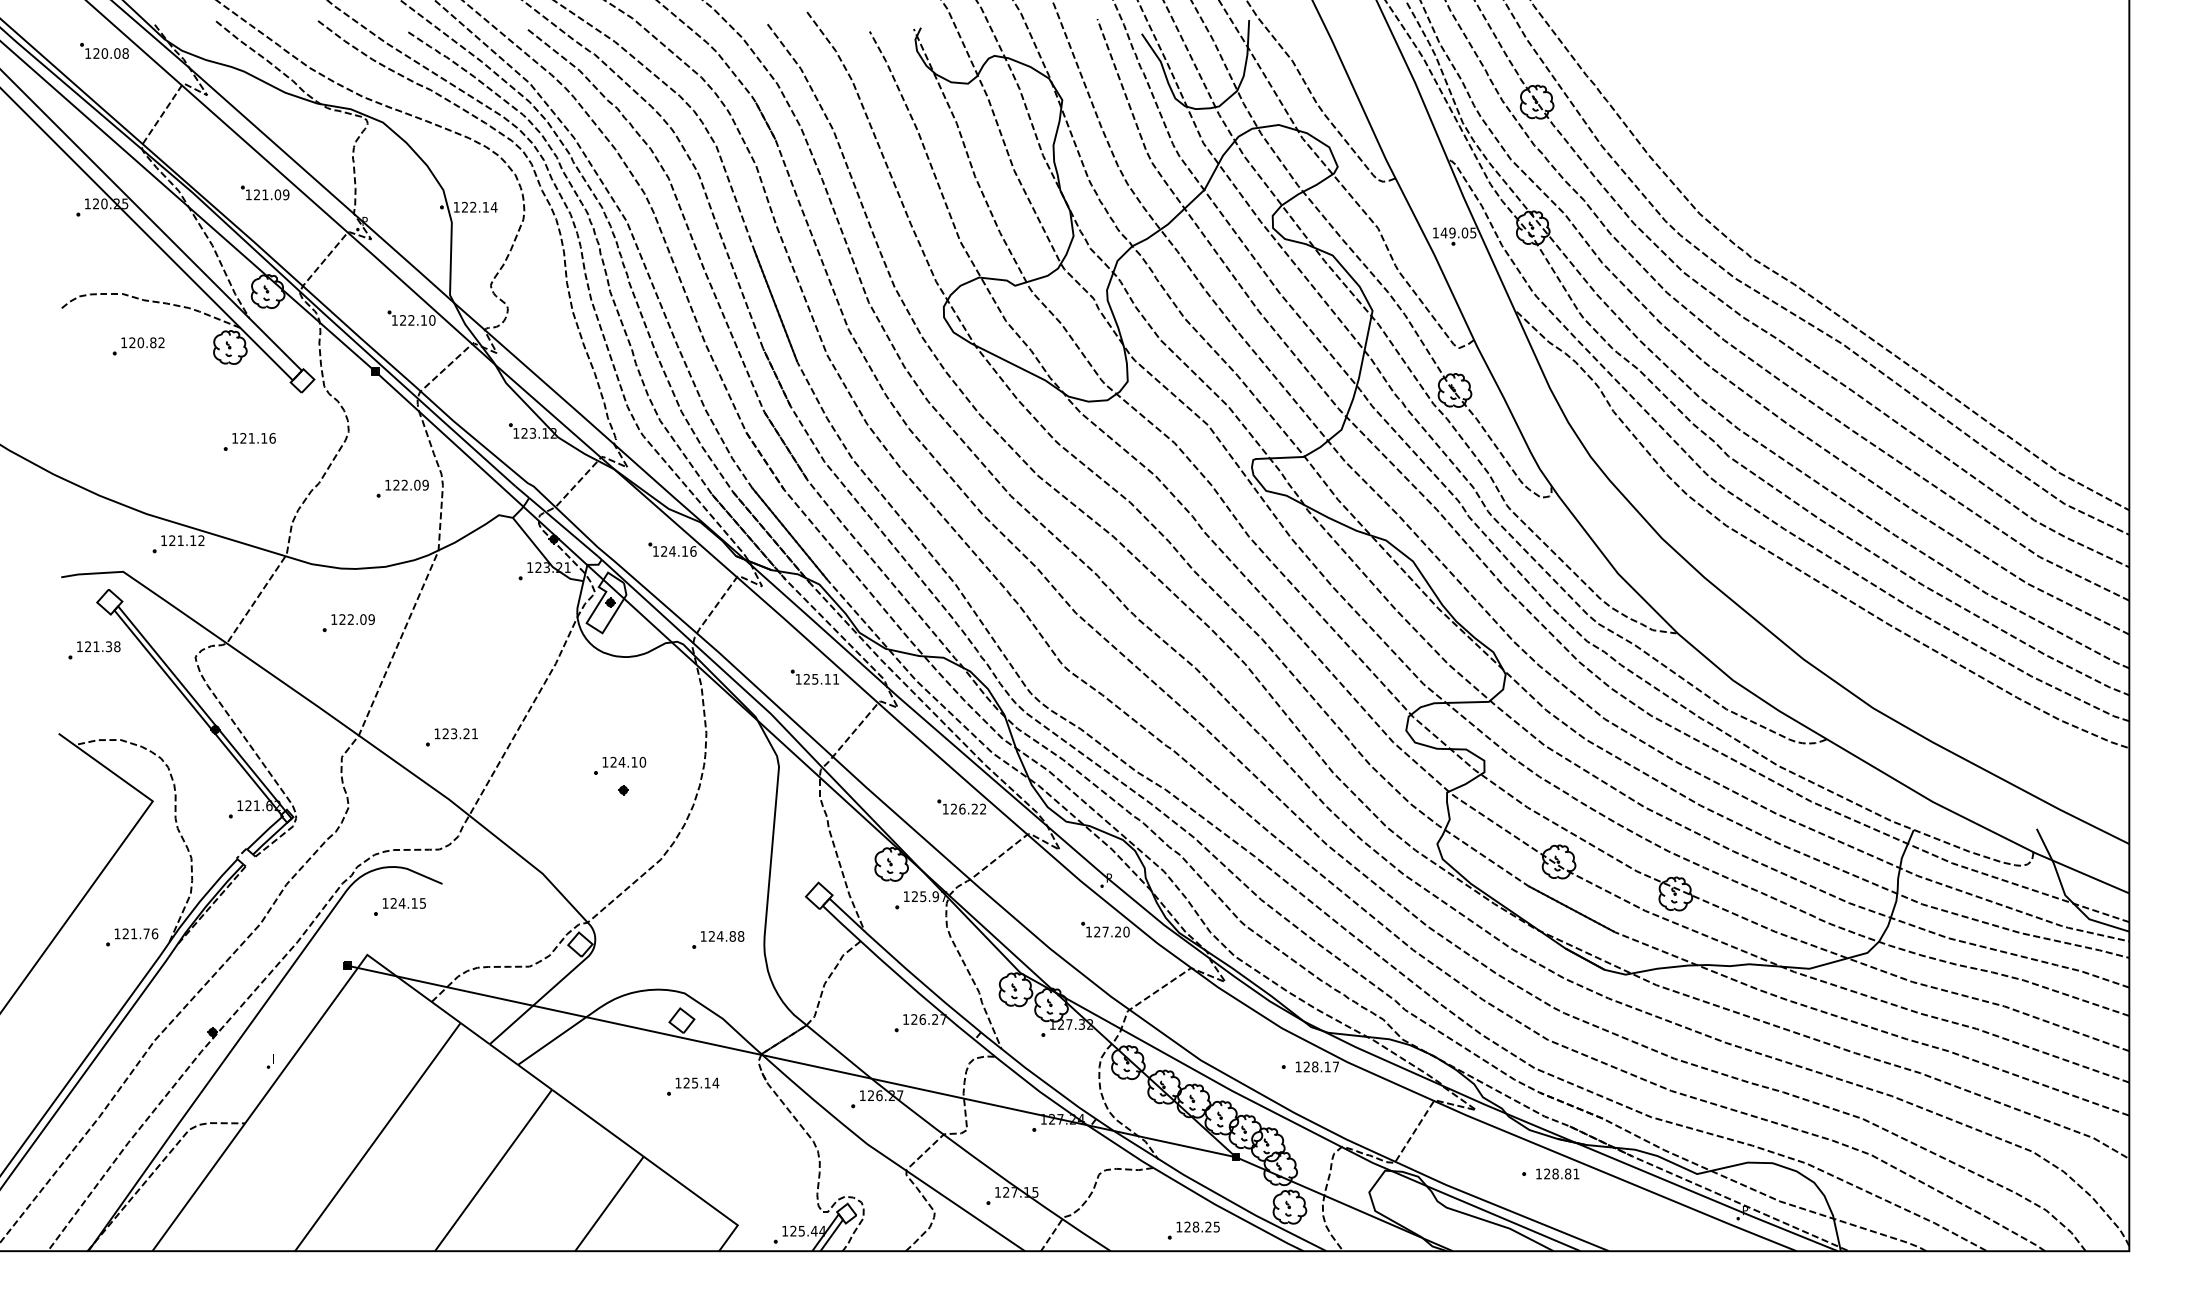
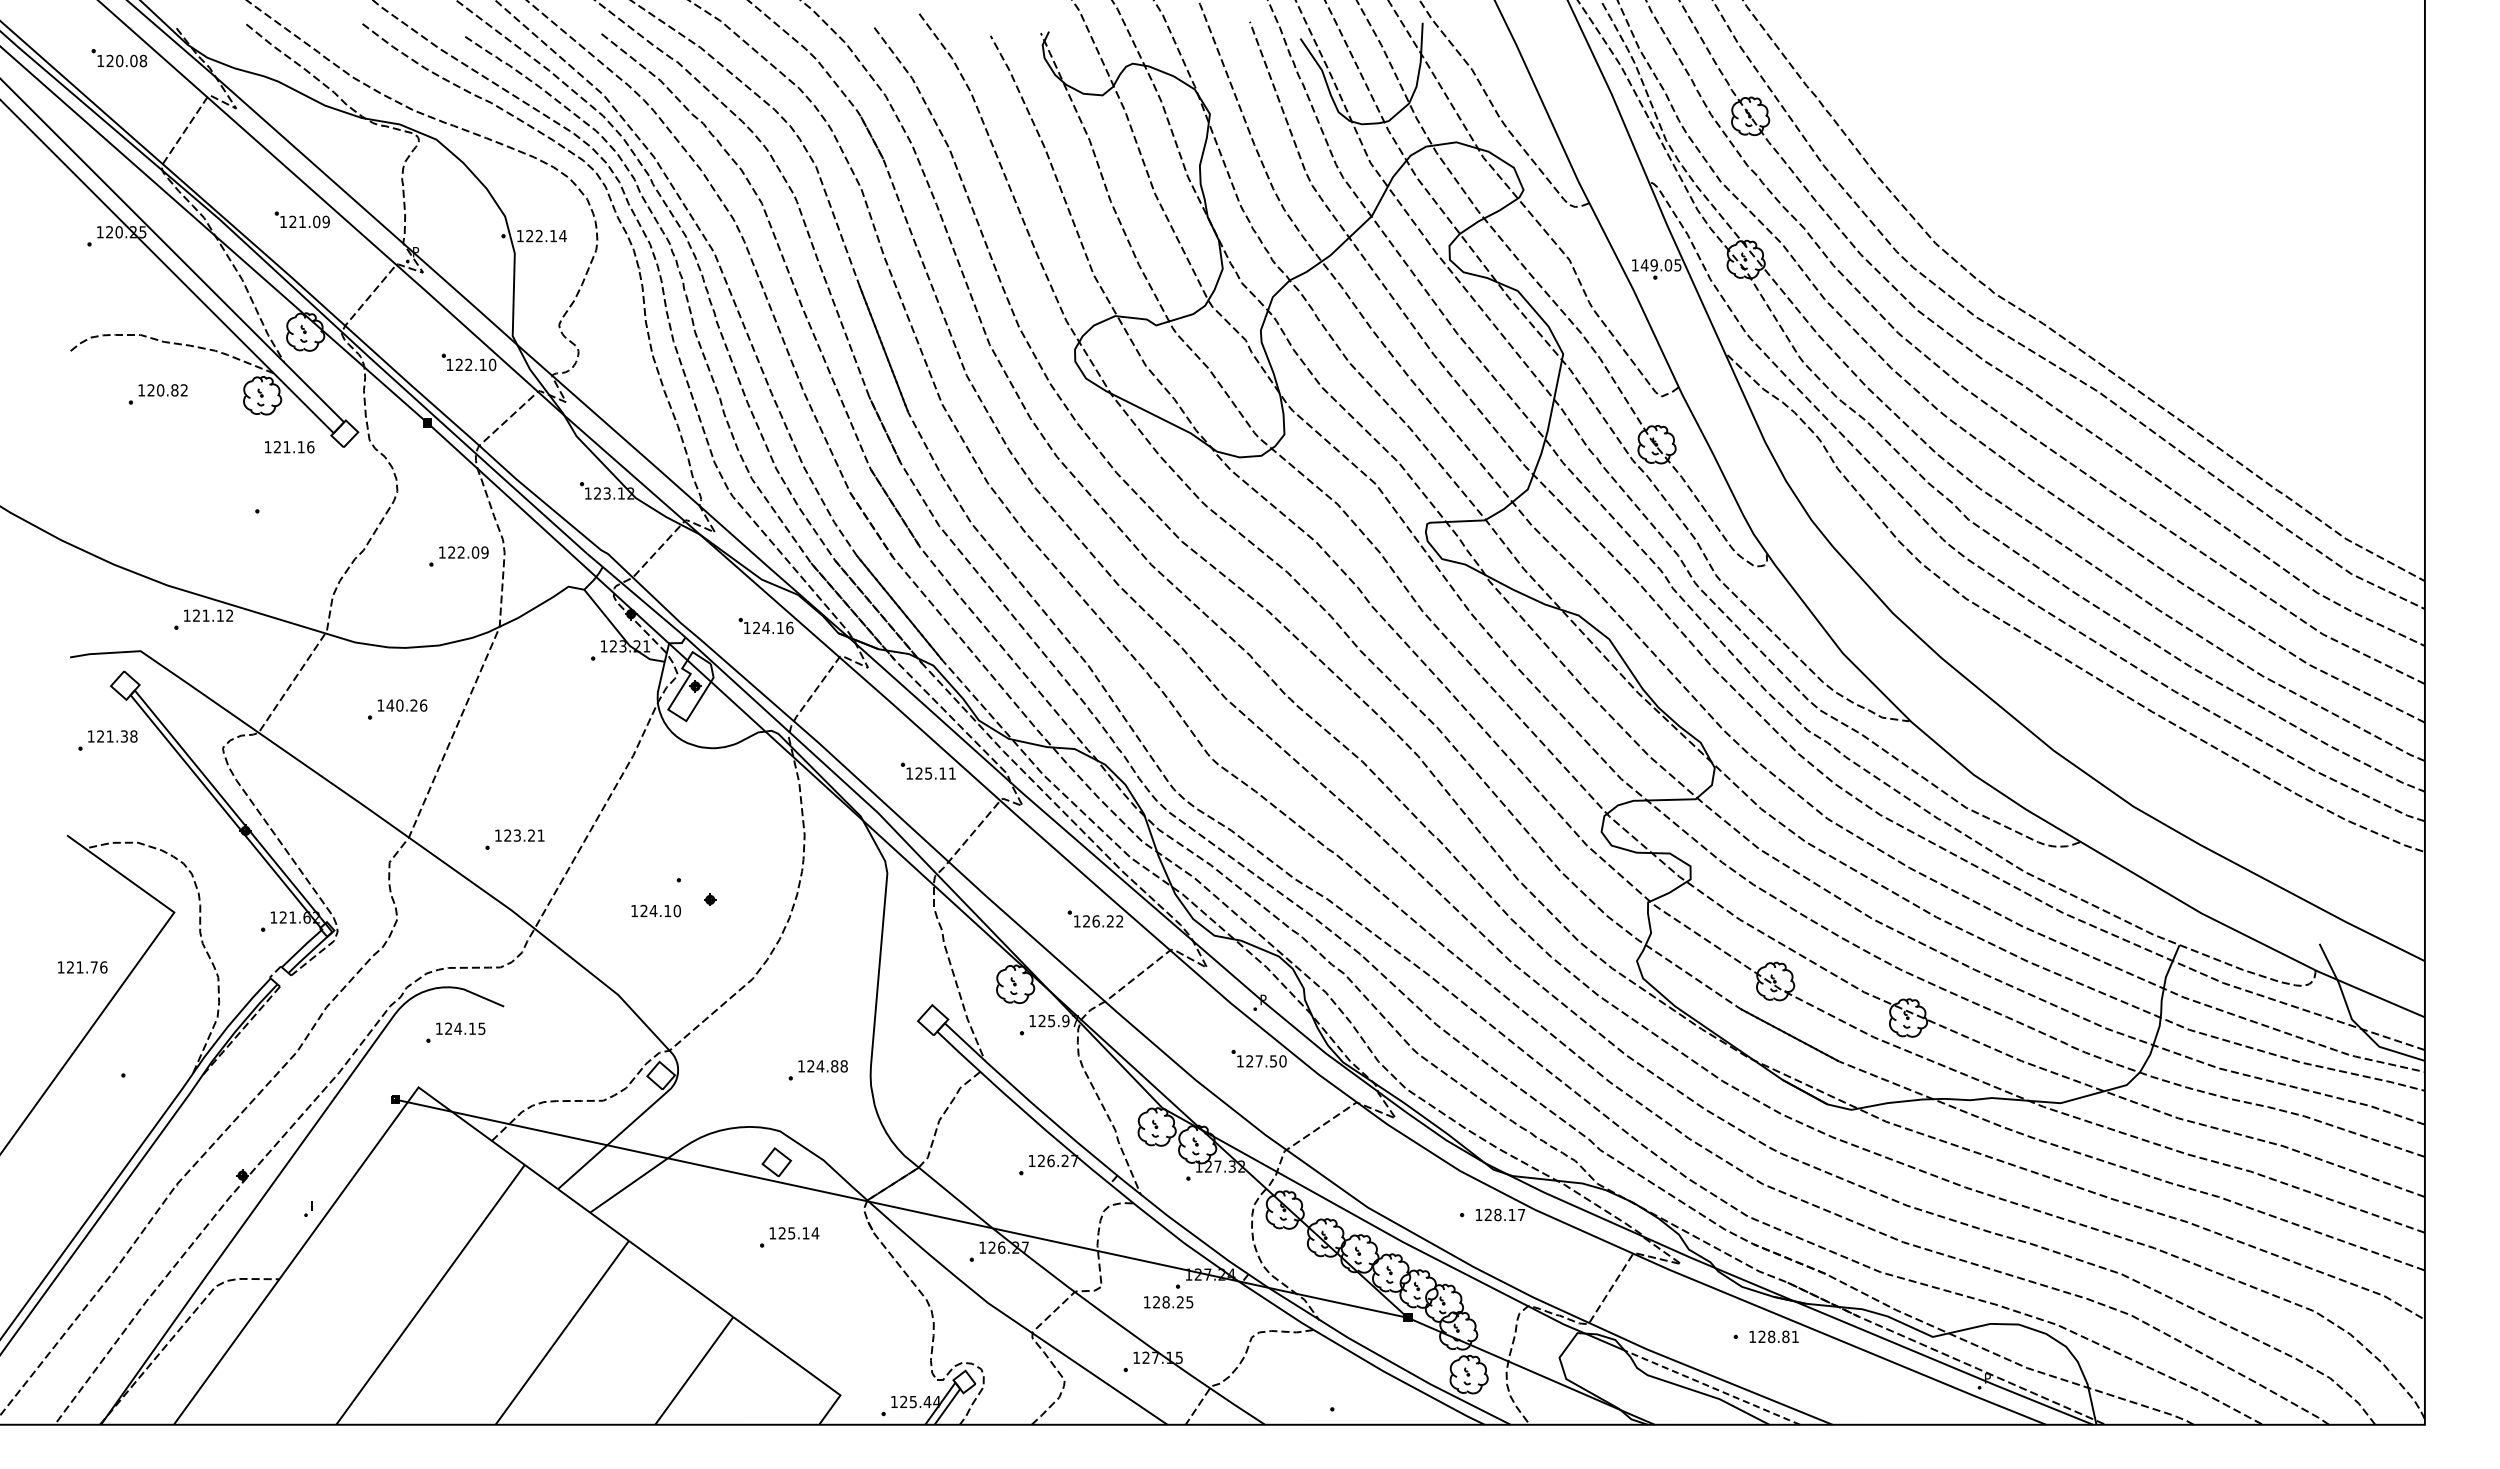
text: (253, 438) -> (289, 447), moved
text: (356, 619) -> (406, 705), 122.09 -> 140.26
text: (623, 761) -> (655, 910), moved
text: (1118, 932) -> (1273, 1061), 127.20 -> 127.50
text: (136, 933) -> (82, 967), moved
line: (1502, 1218) -> (1711, 1387), solid -> dashed
text: (1198, 1227) -> (1168, 1302), moved

